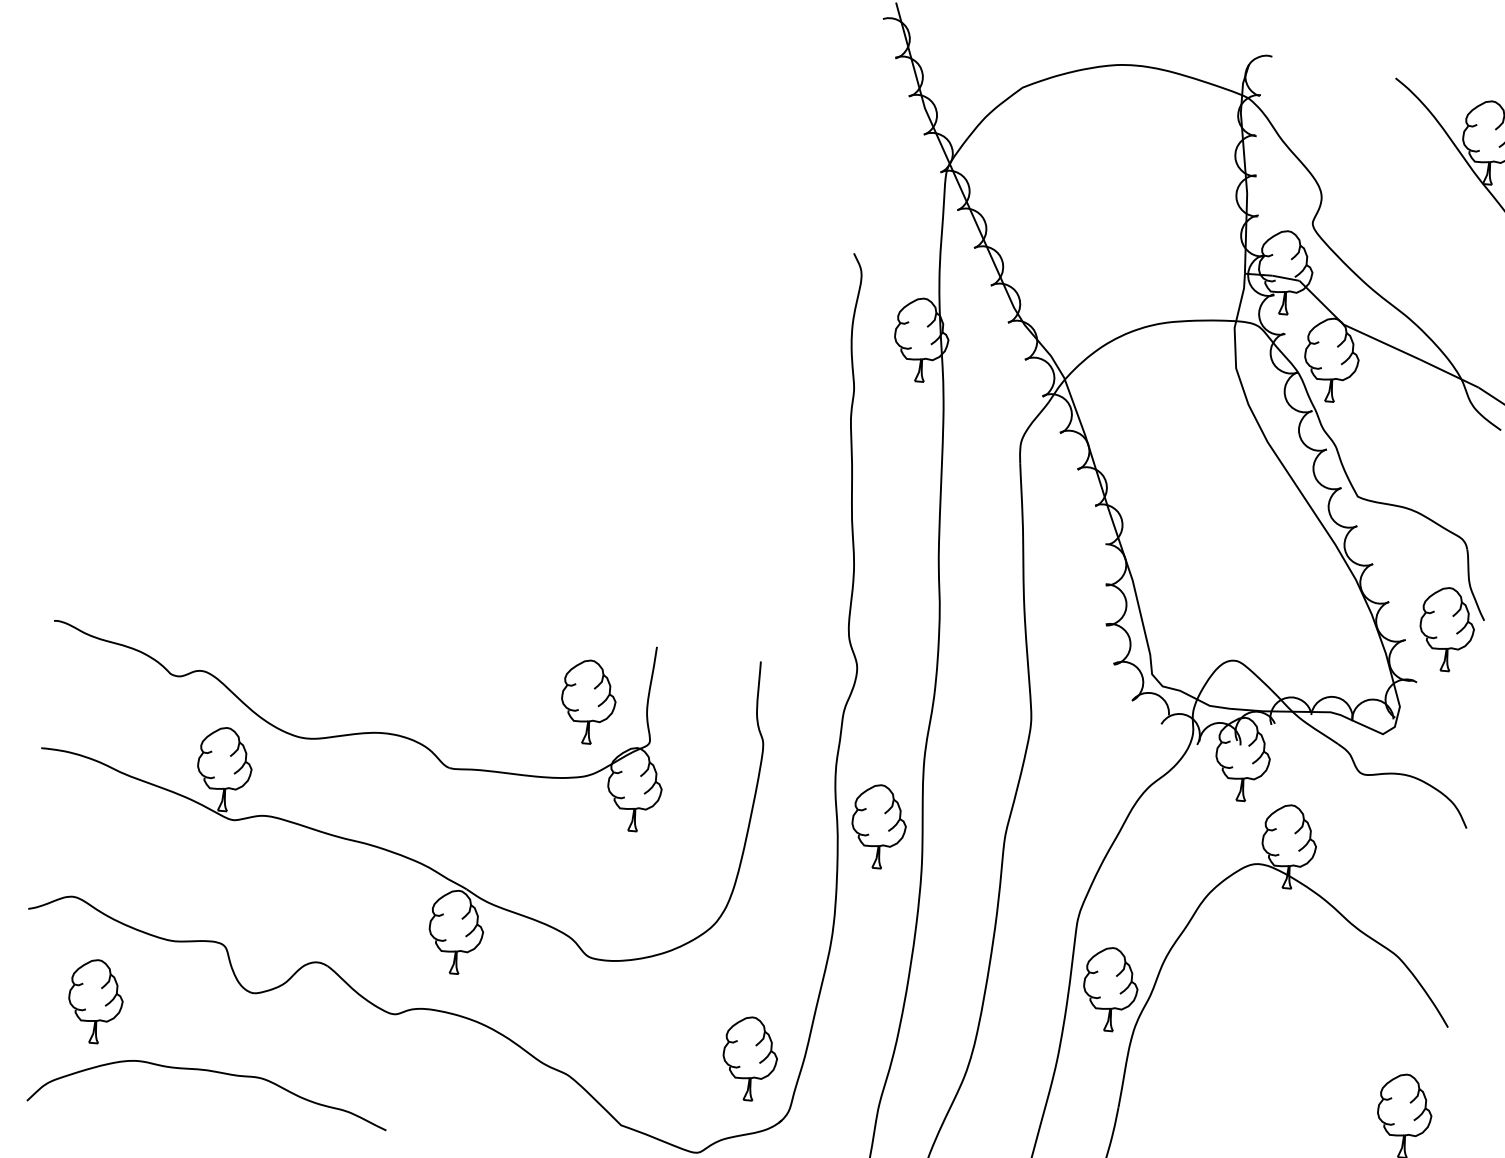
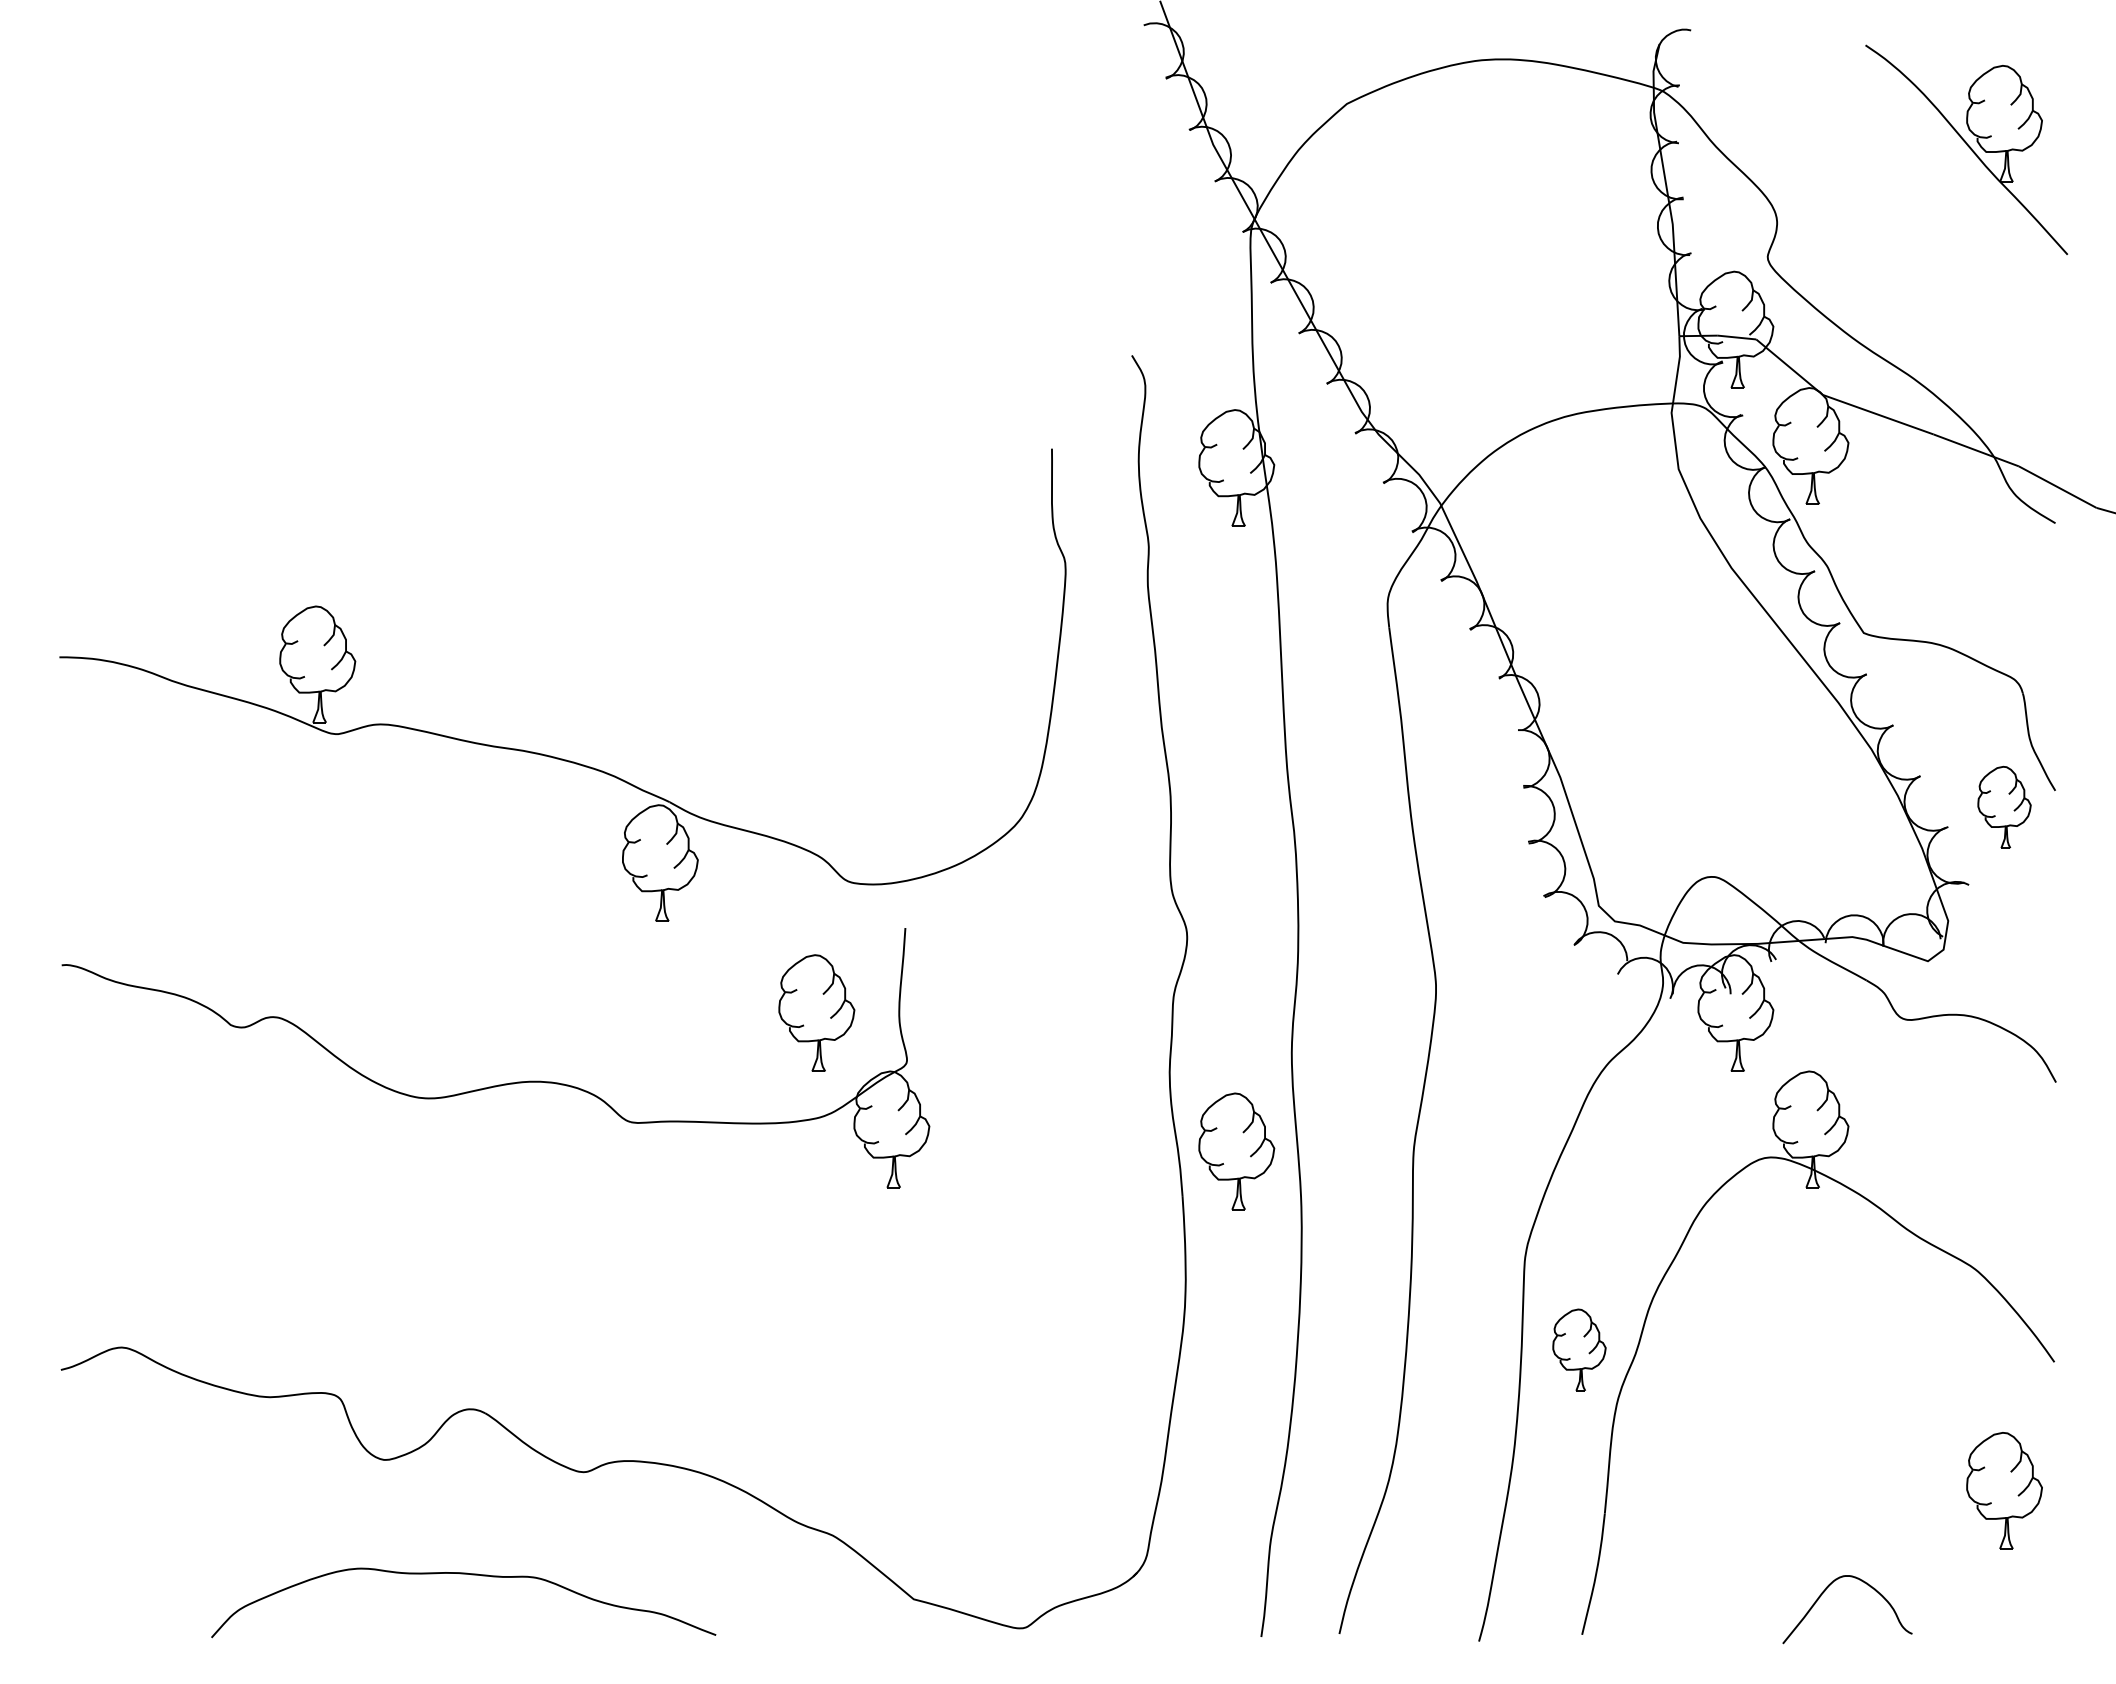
part: (1447, 629) -> (2004, 807), size x0.7
part: (381, 847) -> (546, 754), moved
part: (1110, 988) -> (1579, 1349), size x0.7
part: (95, 1001) -> (166, 1490), removed
part: (750, 1058) -> (1085, 1490), removed
curve: (210, 1071) -> (463, 1574), moved

